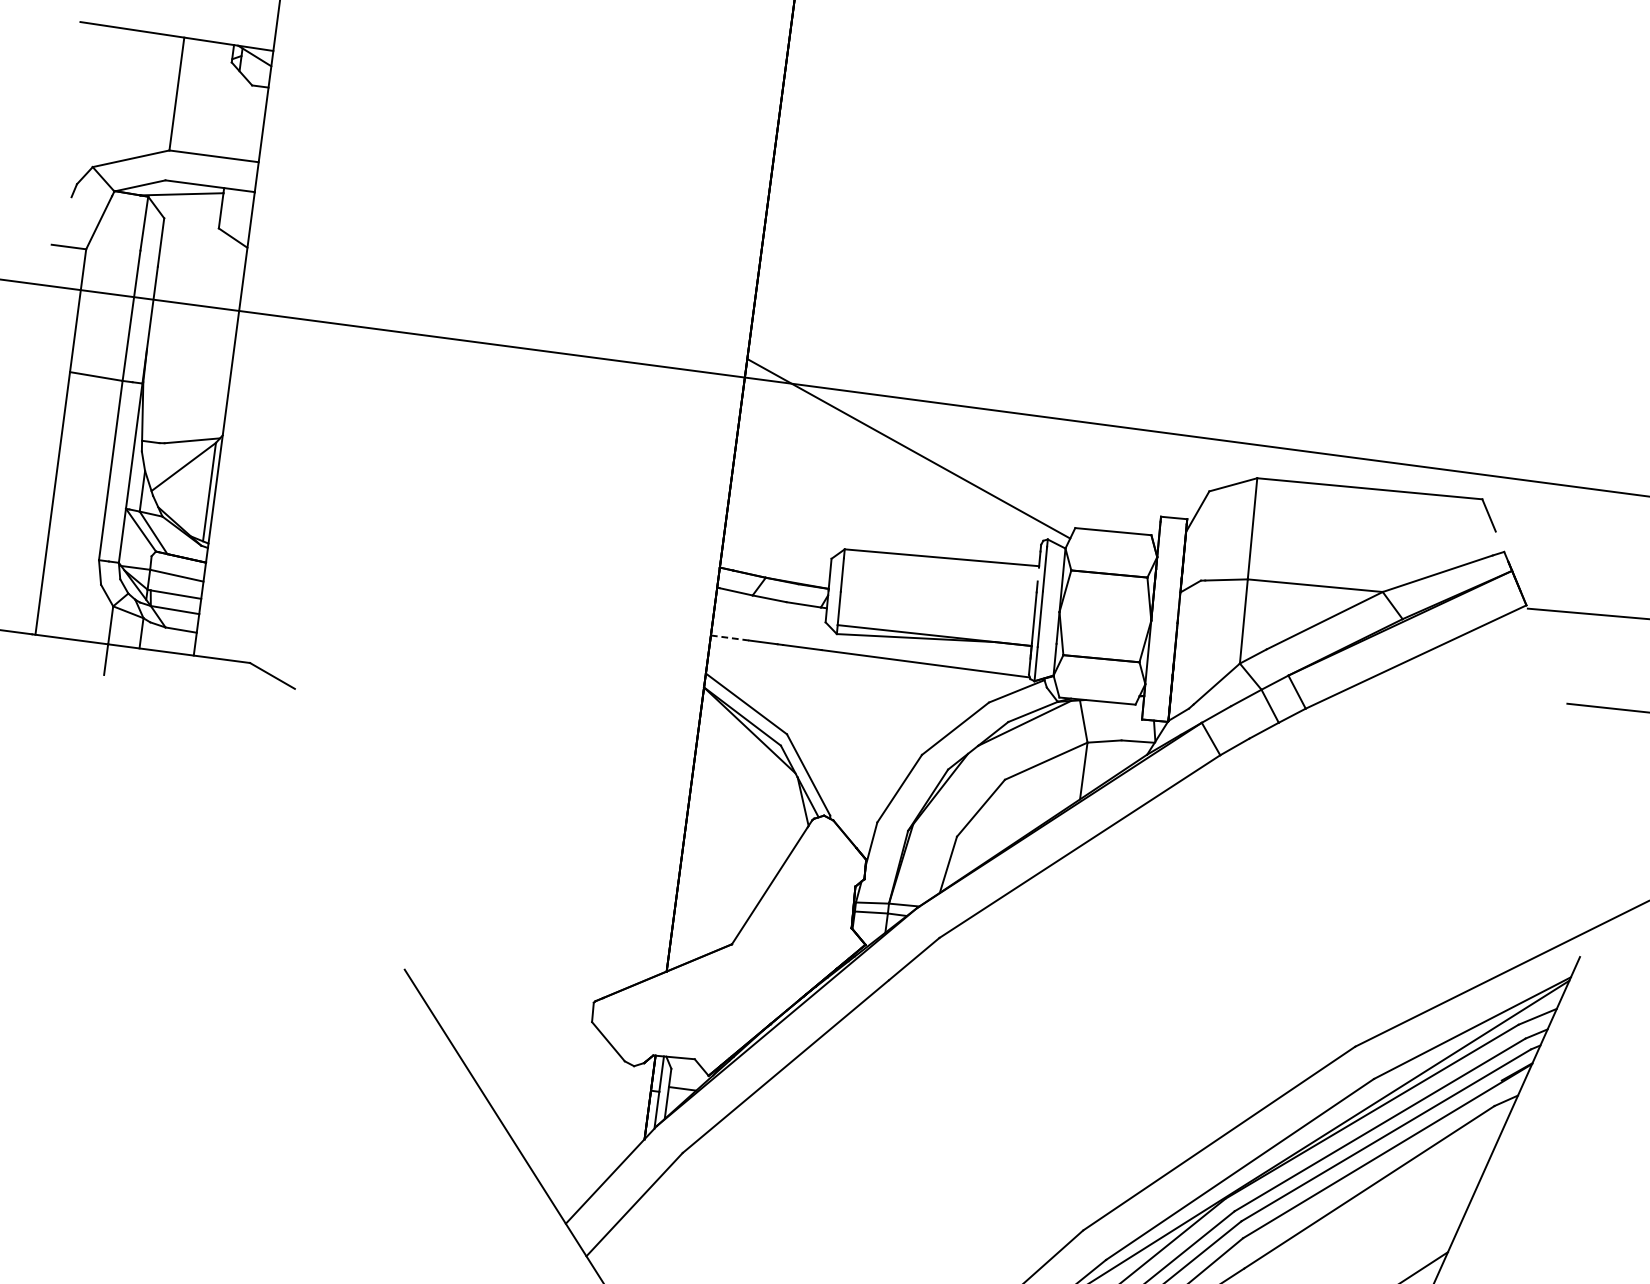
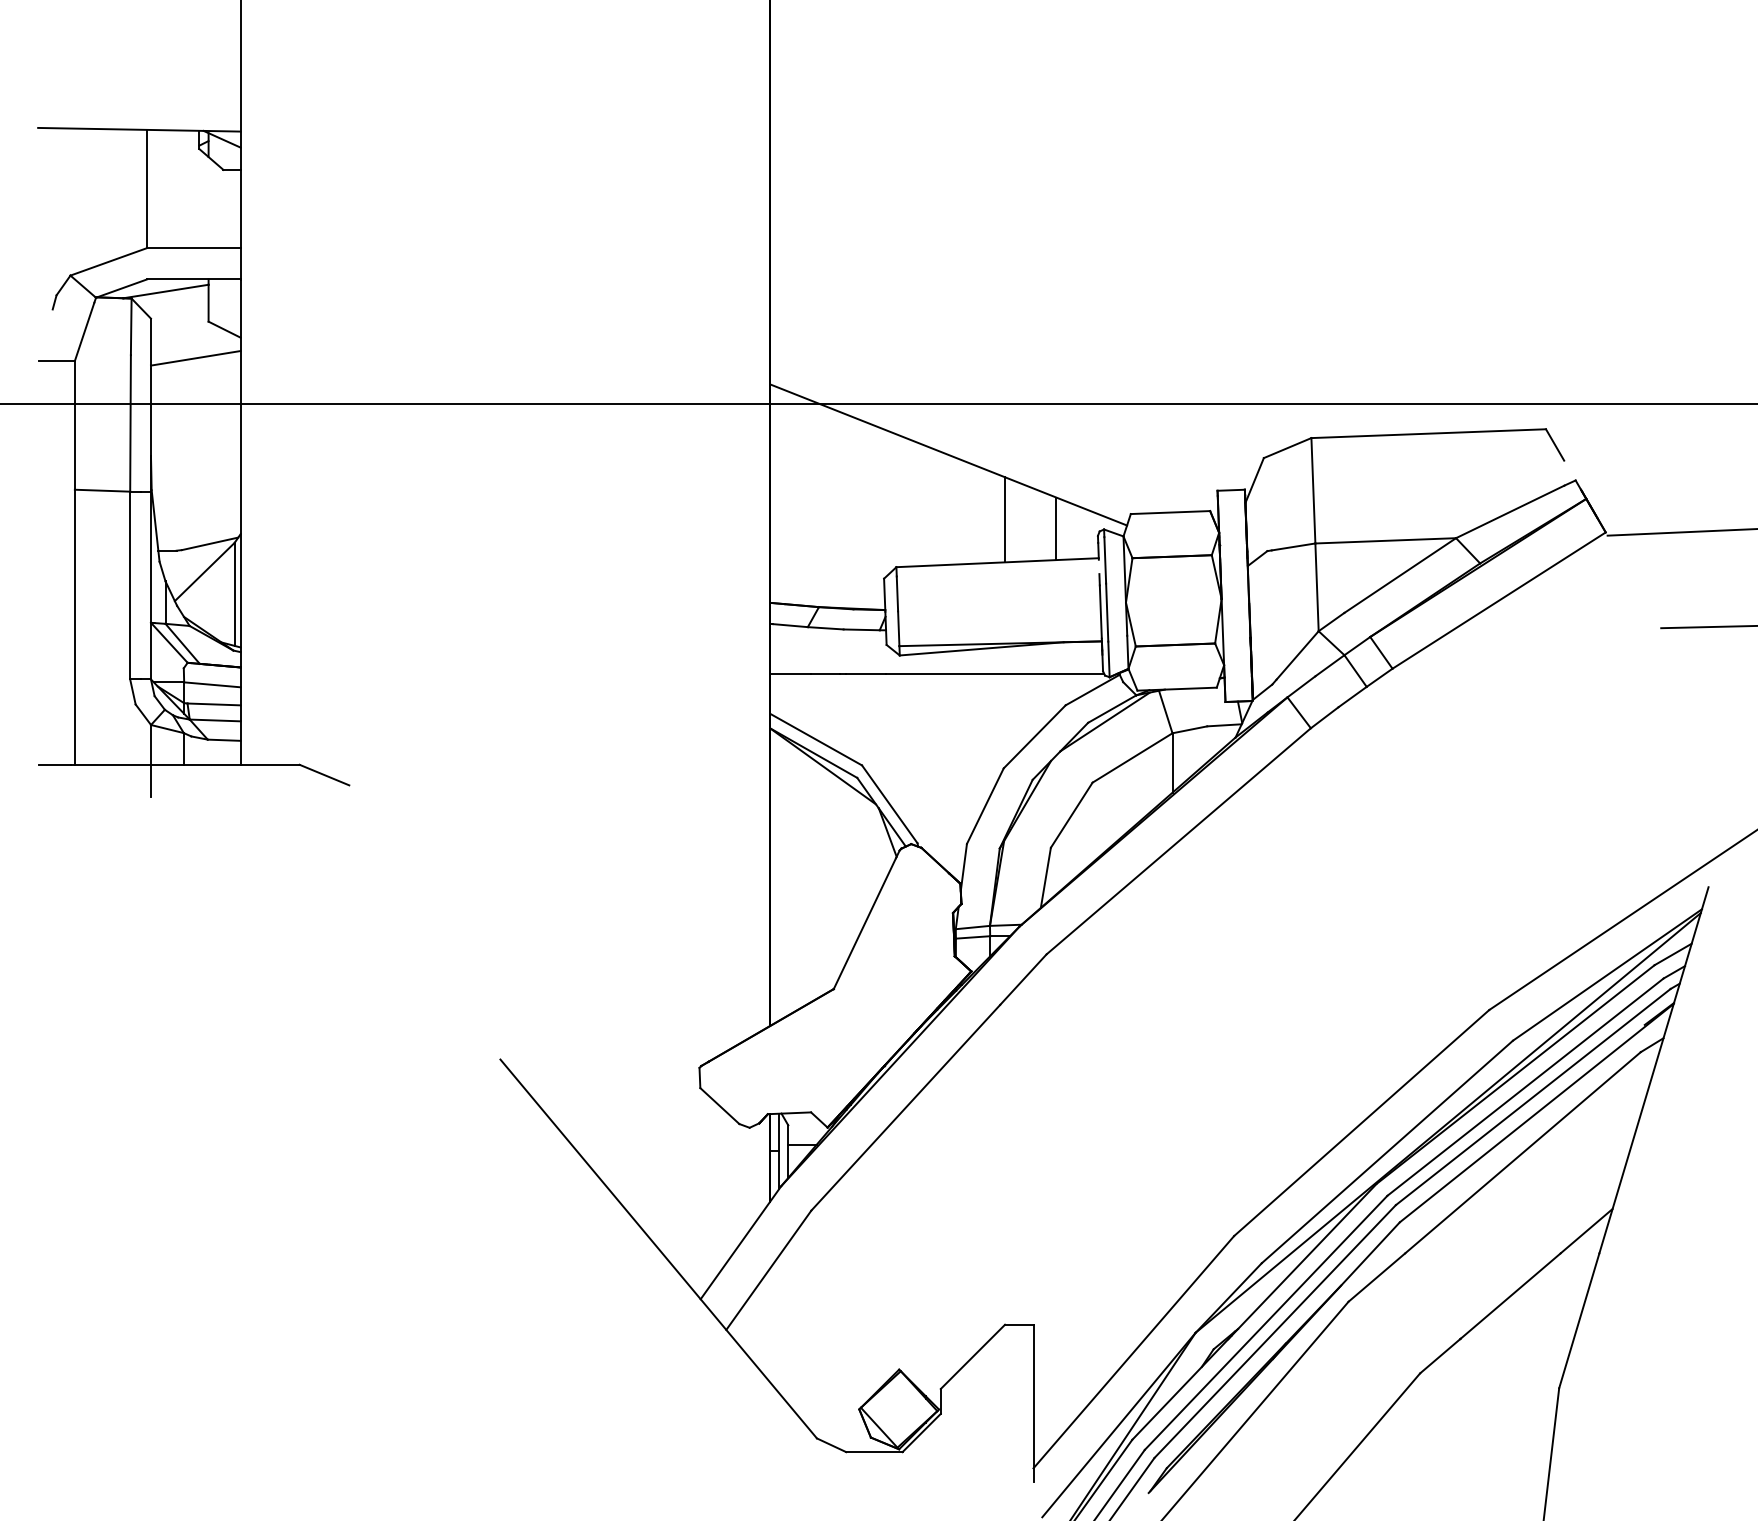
line: (201, 261) -> (195, 358), added
line: (954, 517) -> (1005, 519), added
line: (1002, 532) -> (1056, 528), added
line: (730, 638) -> (790, 674), dashed -> solid

